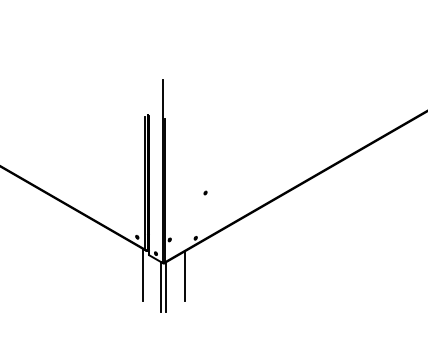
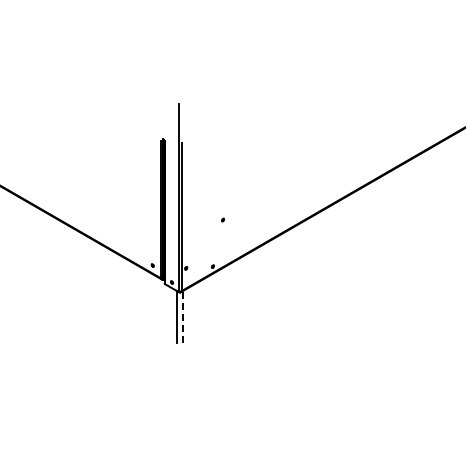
line: (142, 275) -> (158, 304), removed
line: (184, 275) -> (201, 305), removed
line: (166, 286) -> (182, 316), solid -> dashed

